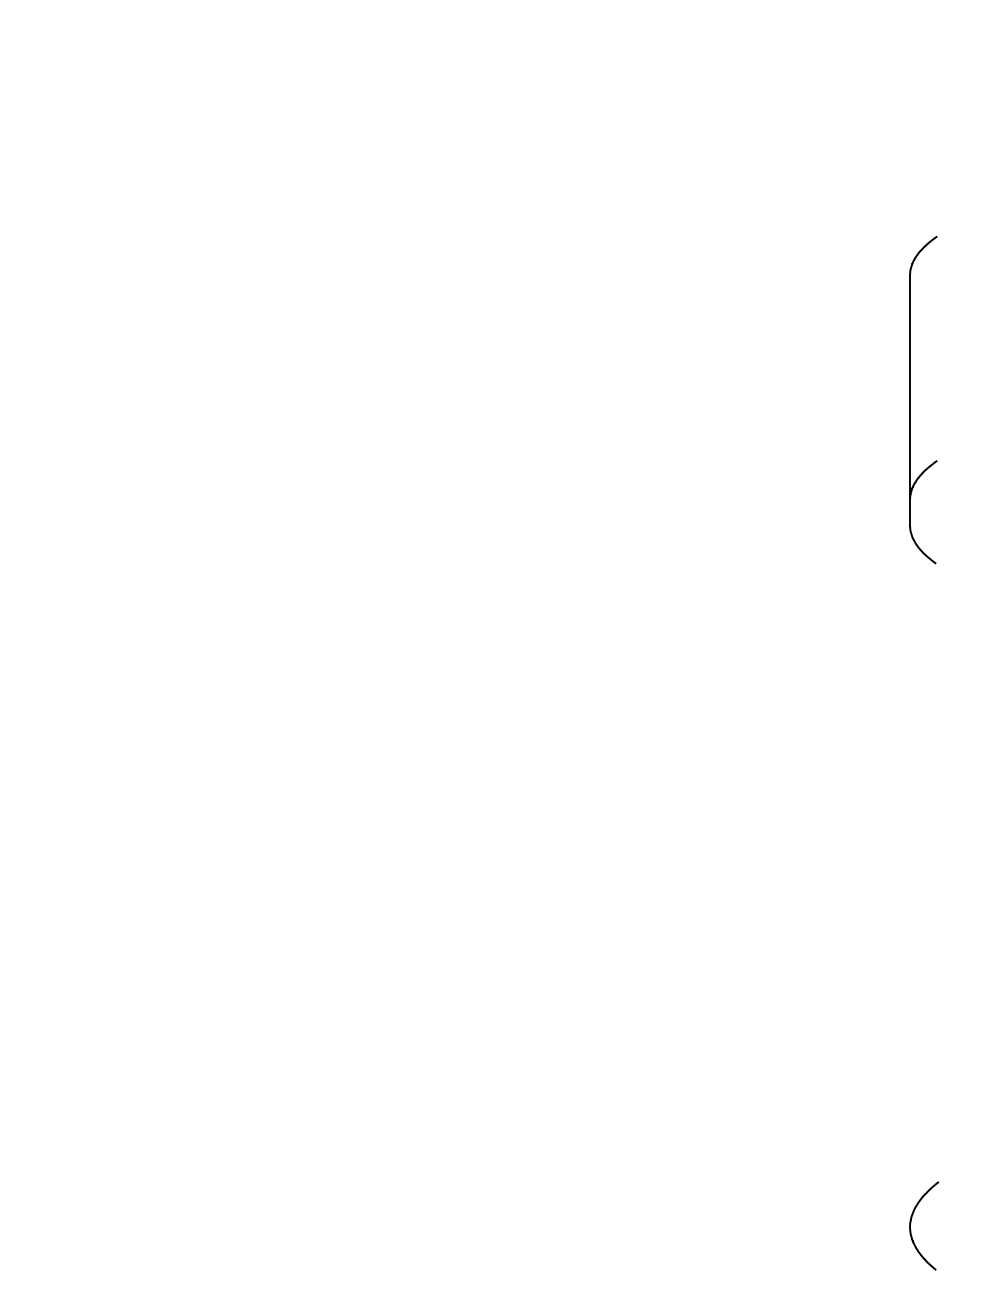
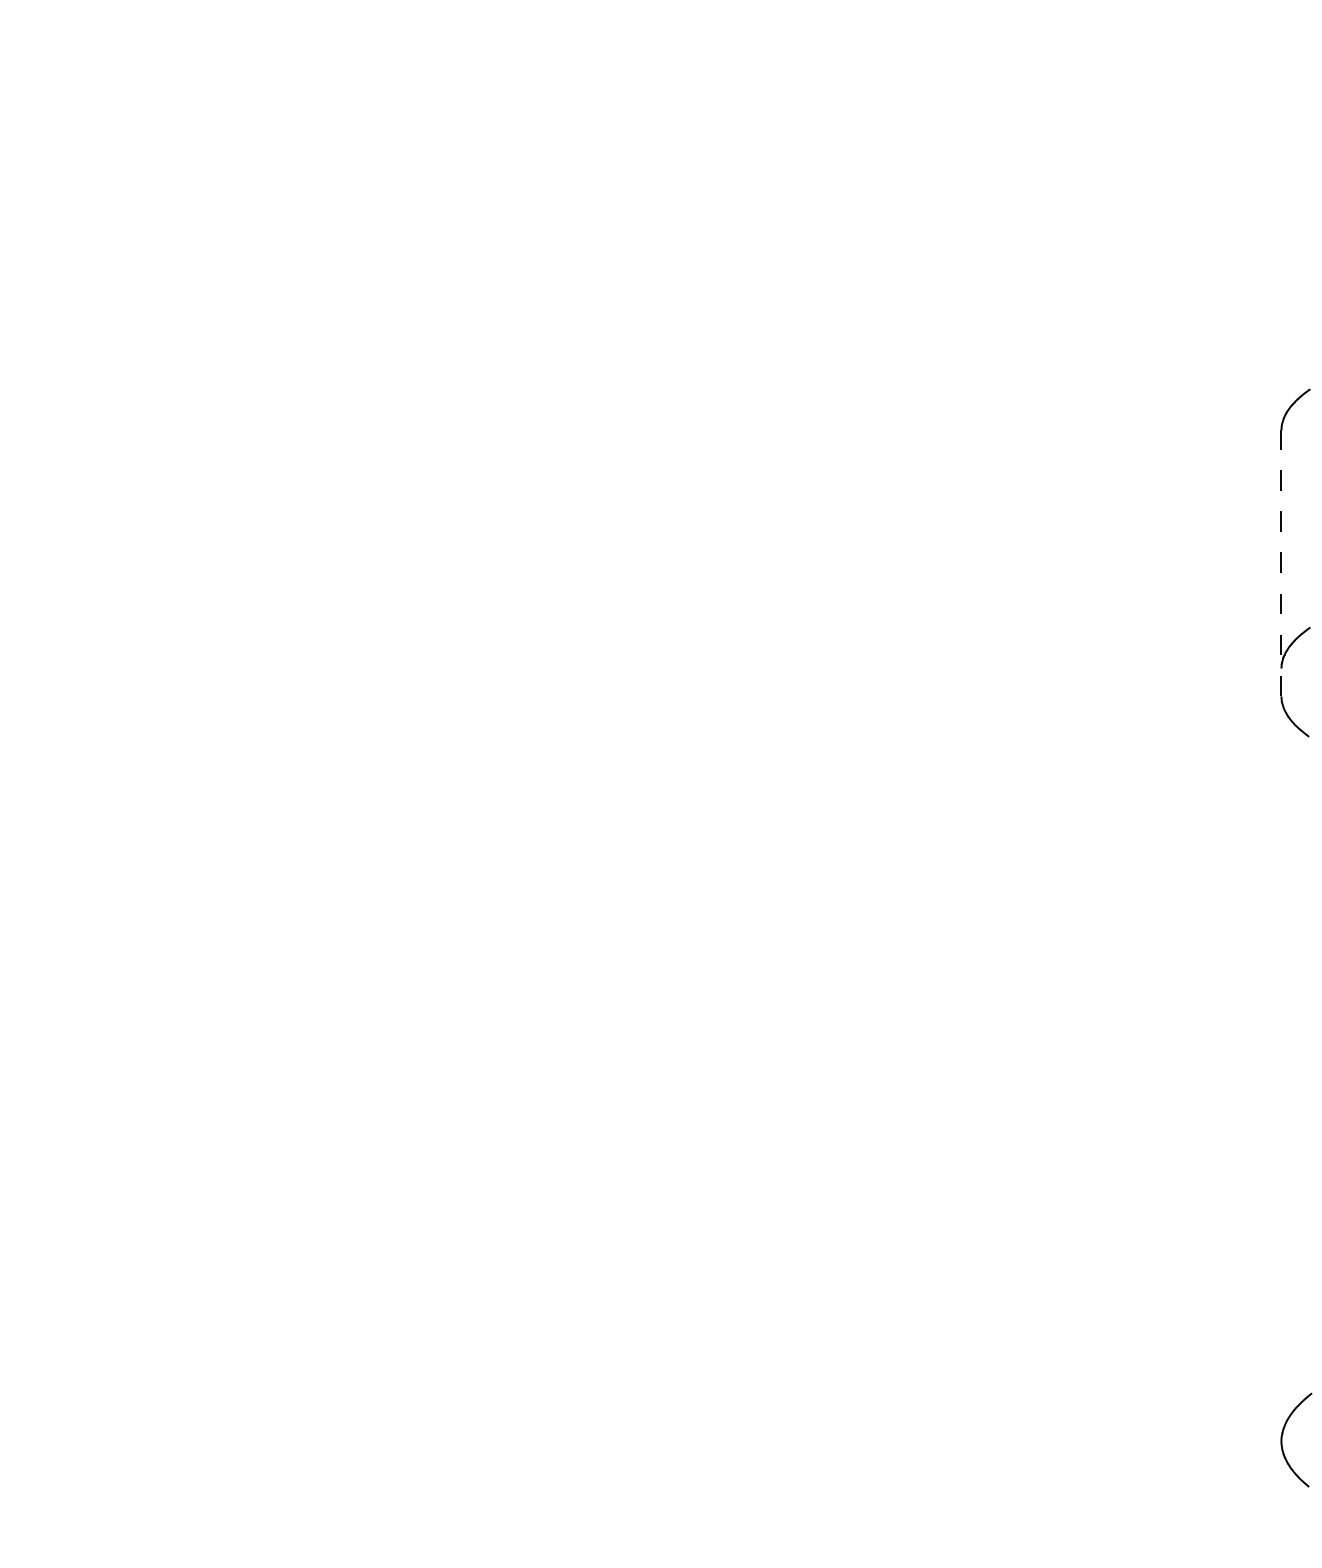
line: (910, 399) -> (1281, 562), solid -> dashed

